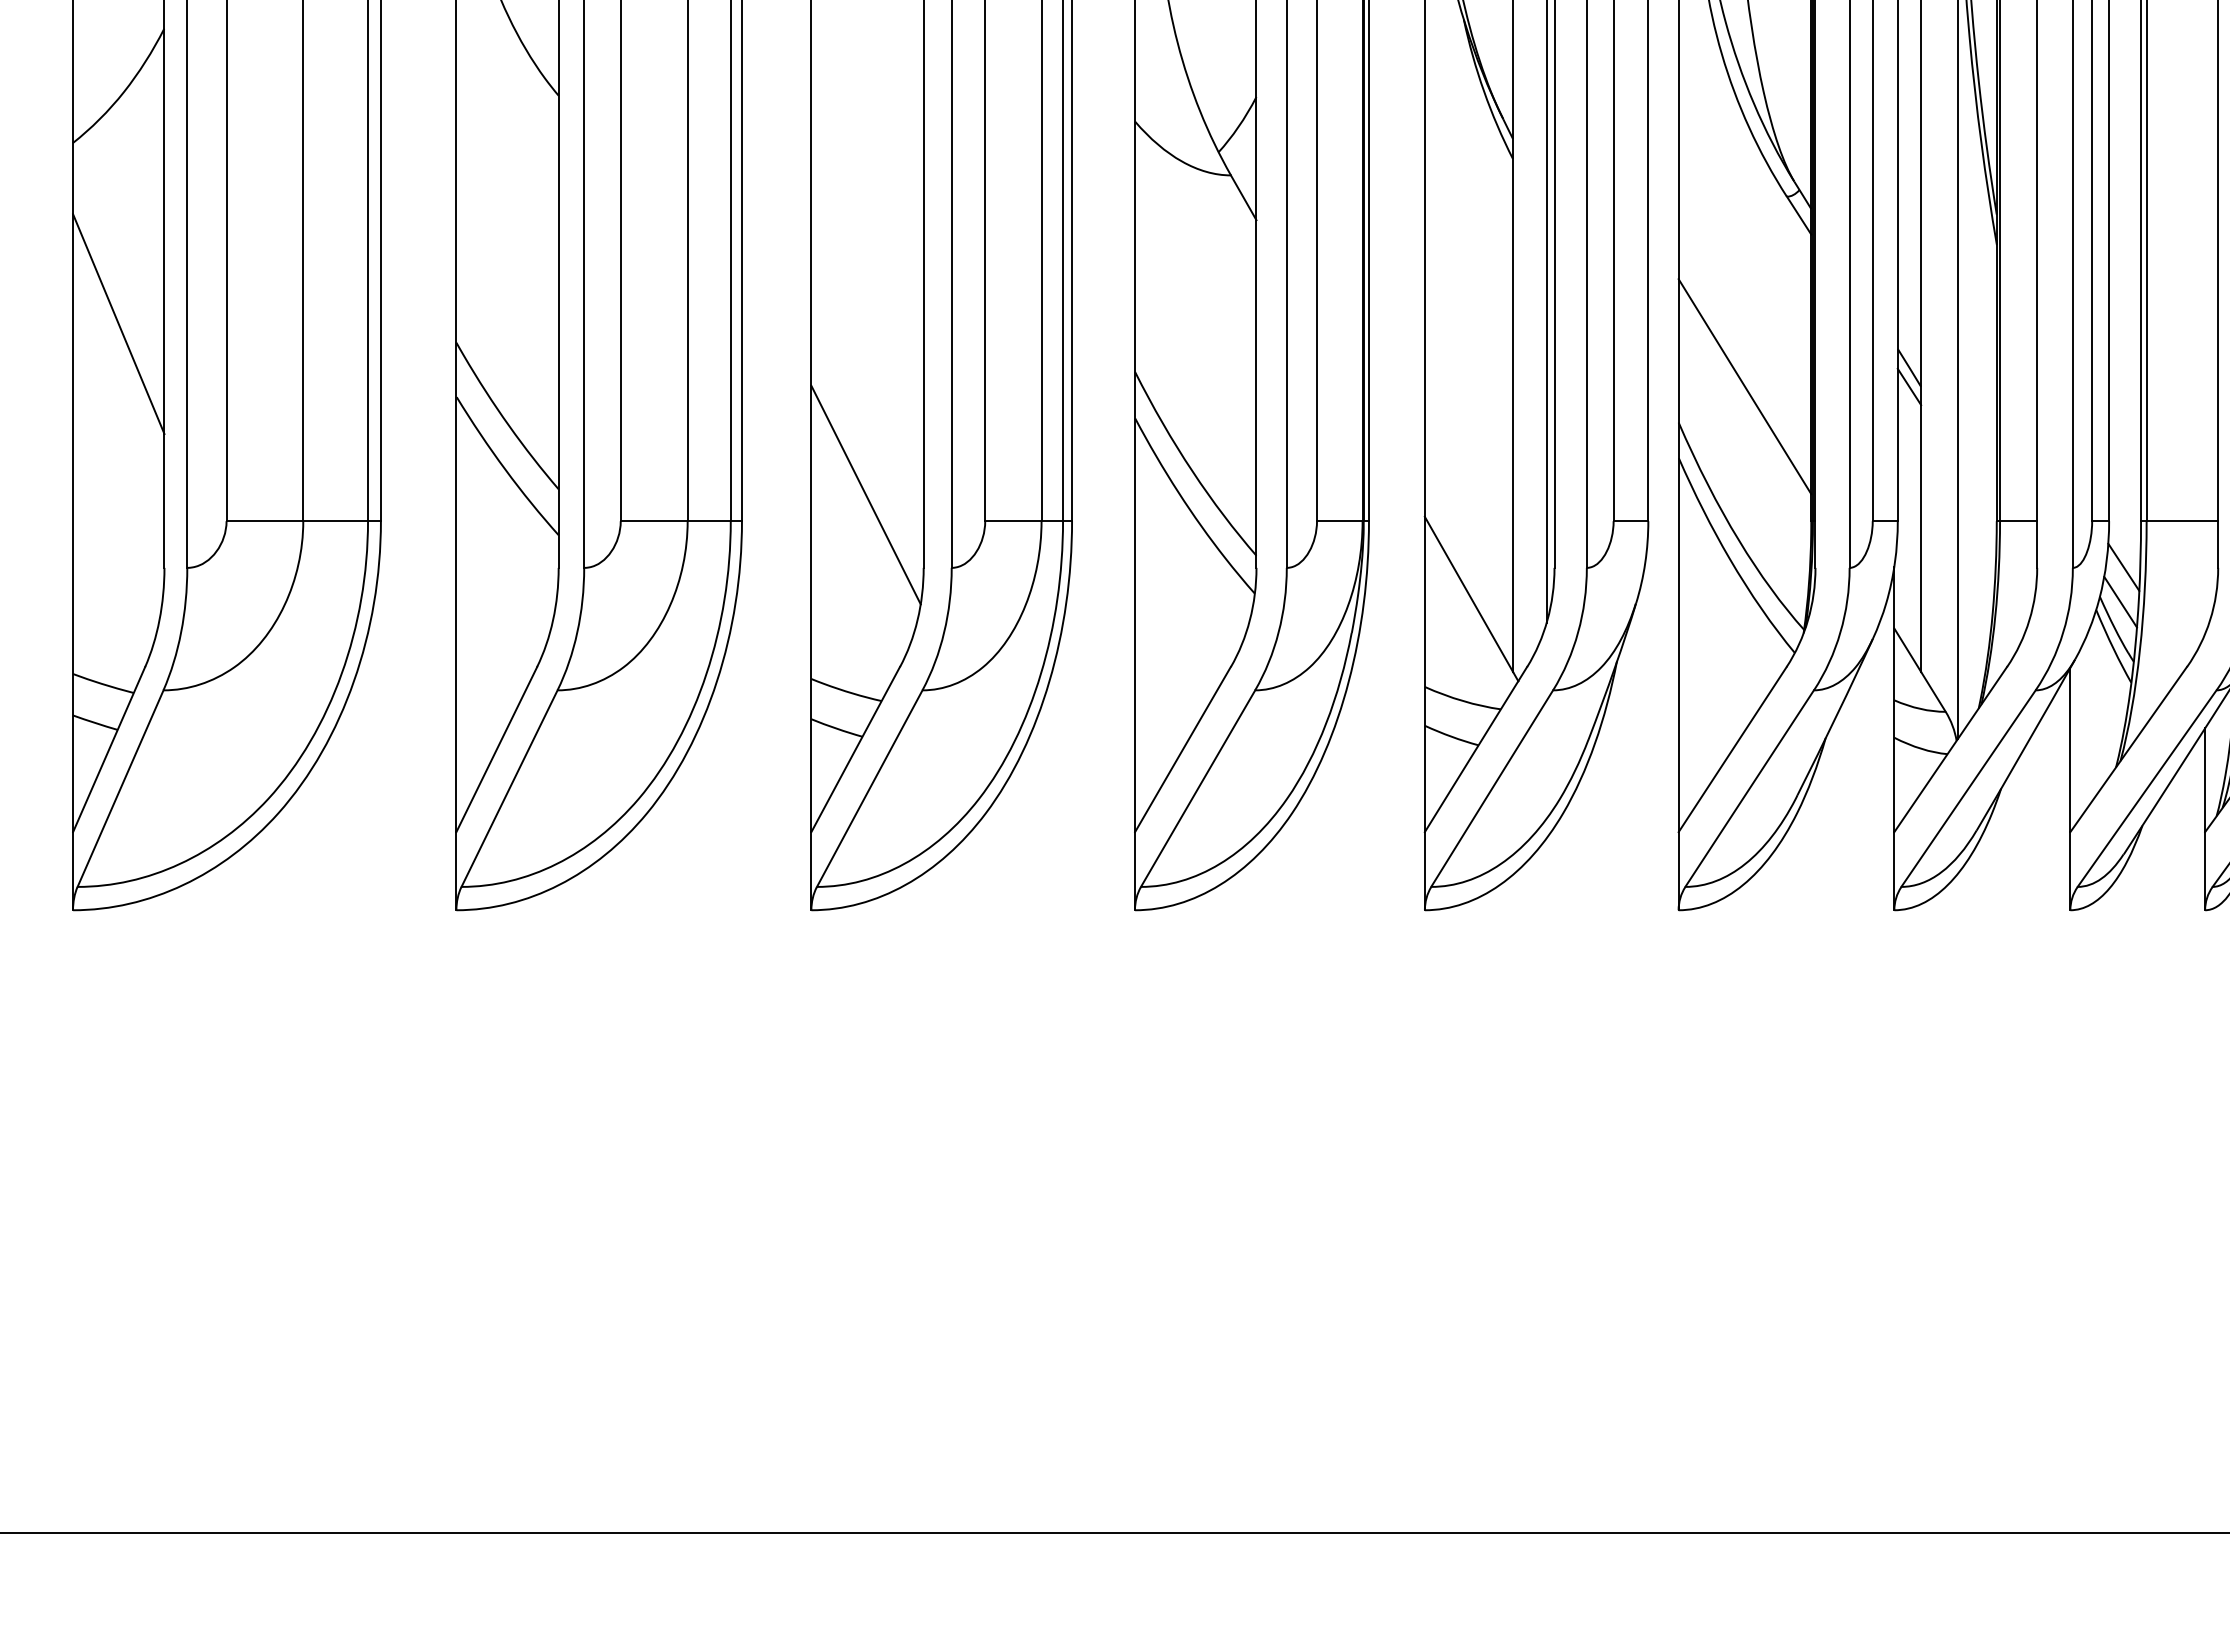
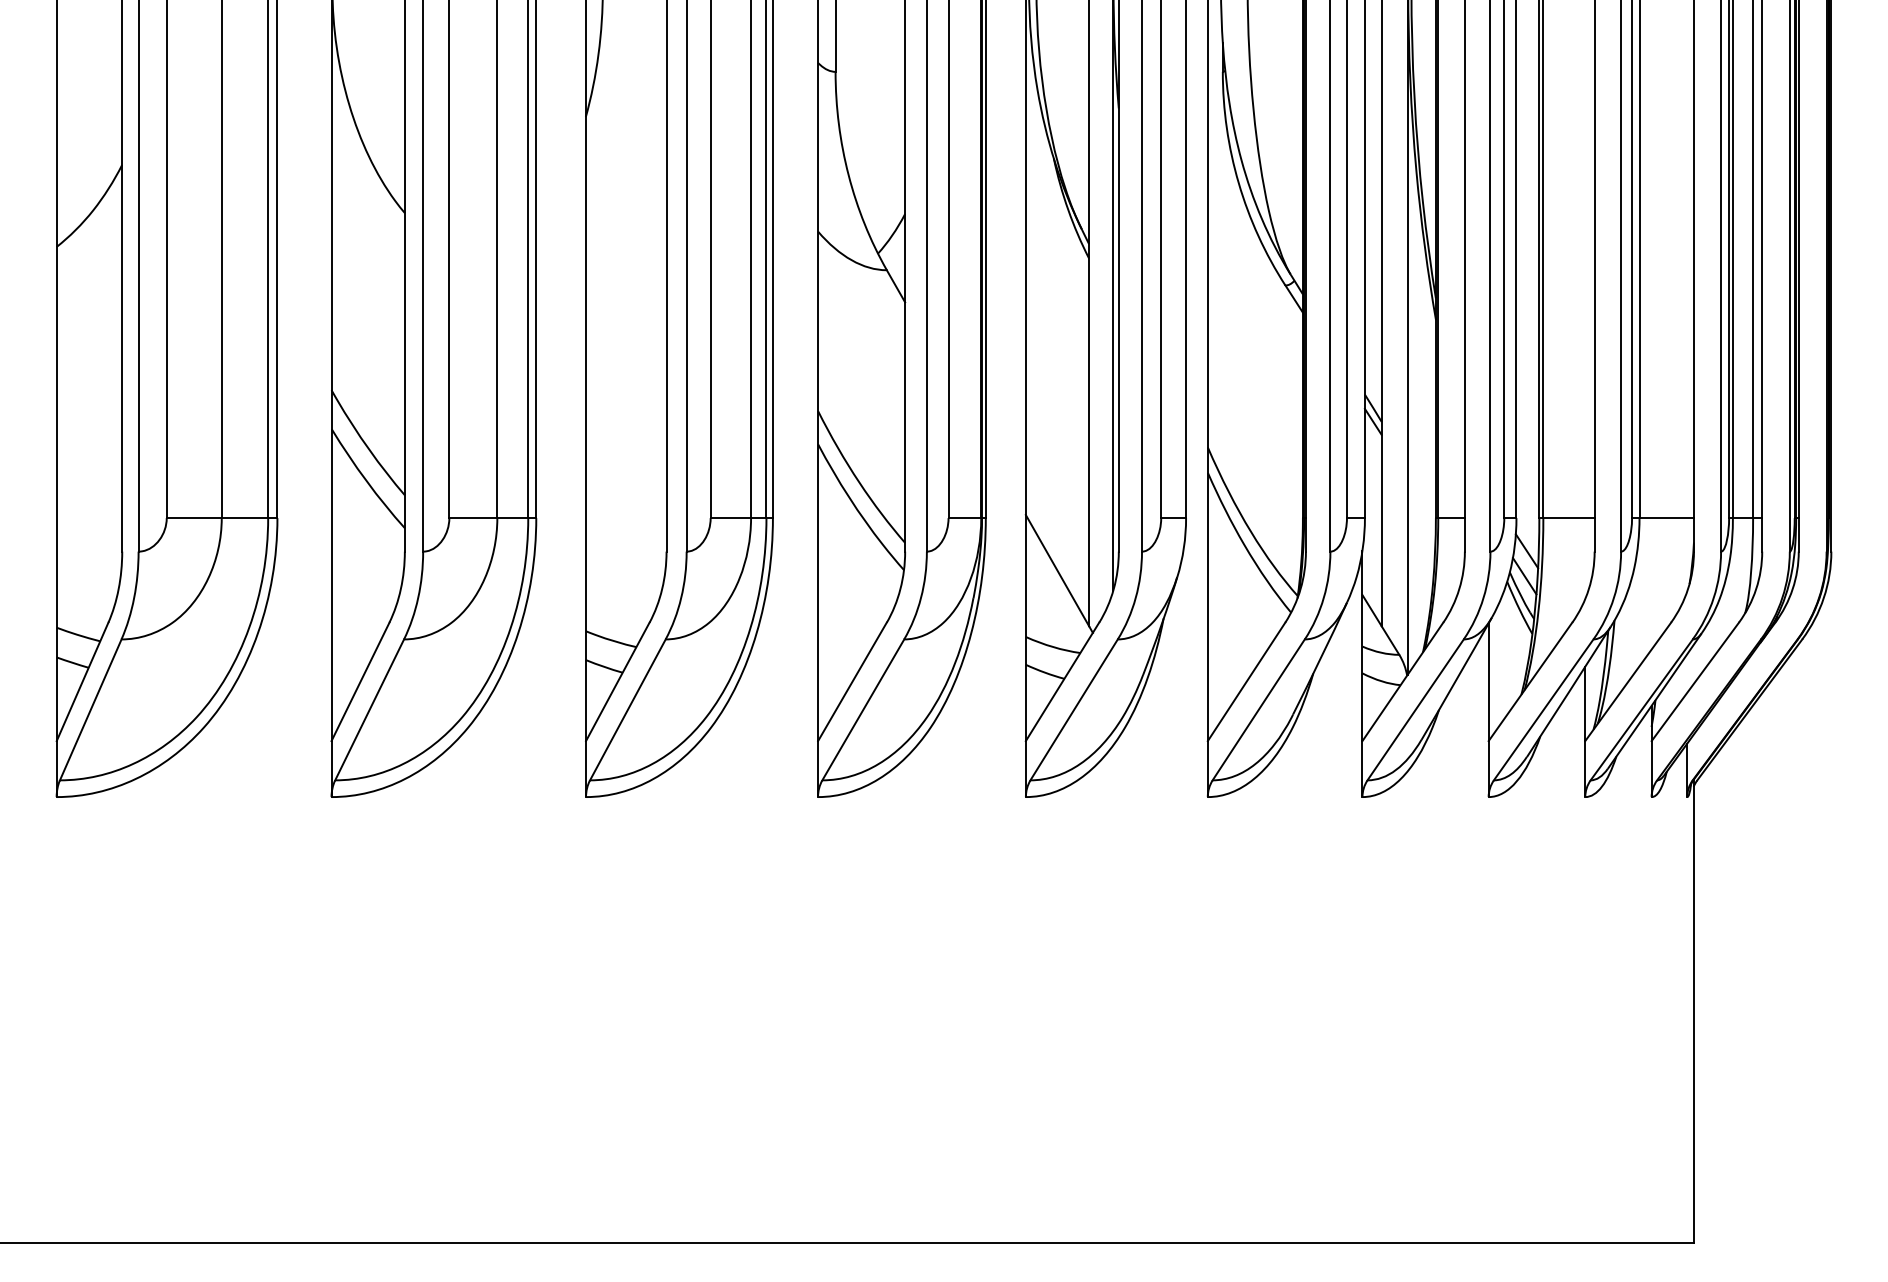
line: (118, 323) -> (89, 376), removed
line: (1743, 386) -> (1254, 421), removed
line: (866, 495) -> (625, 499), removed

